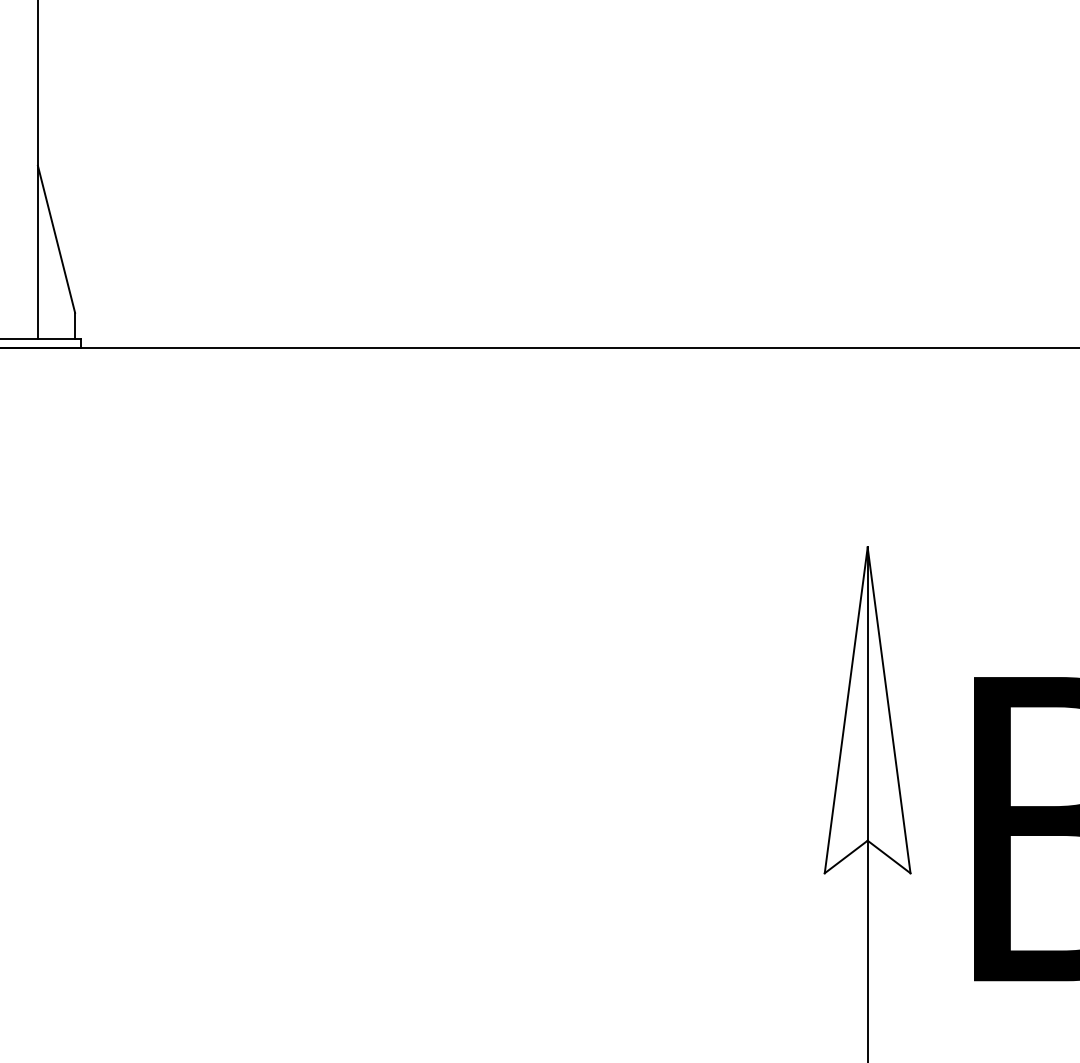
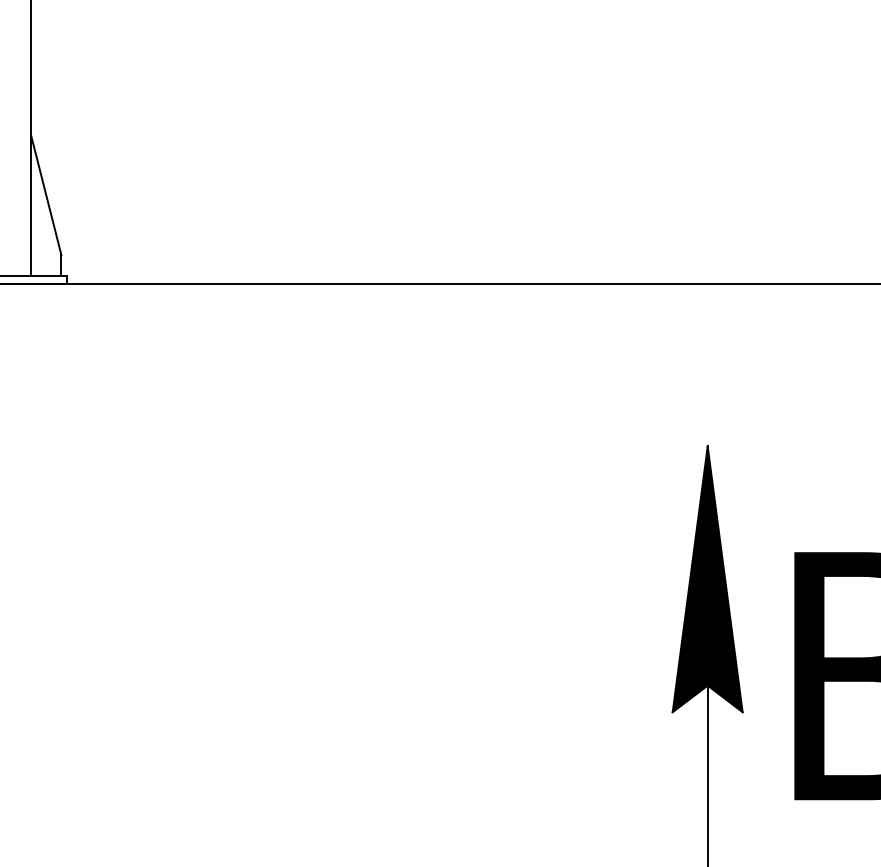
fill: (867, 710) -> (707, 579), added

